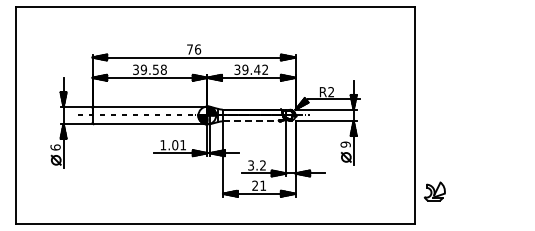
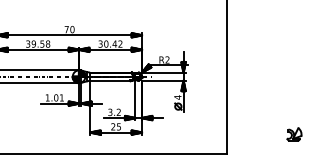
text: (198, 49) -> (72, 29), 76 -> 70
text: (245, 69) -> (106, 43), 39.42 -> 30.42
line: (252, 121) -> (111, 80), dashed -> solid
text: (345, 144) -> (177, 97), 9 -> 4
text: (263, 185) -> (119, 126), 21 -> 25
part: (434, 191) -> (294, 134), moved

